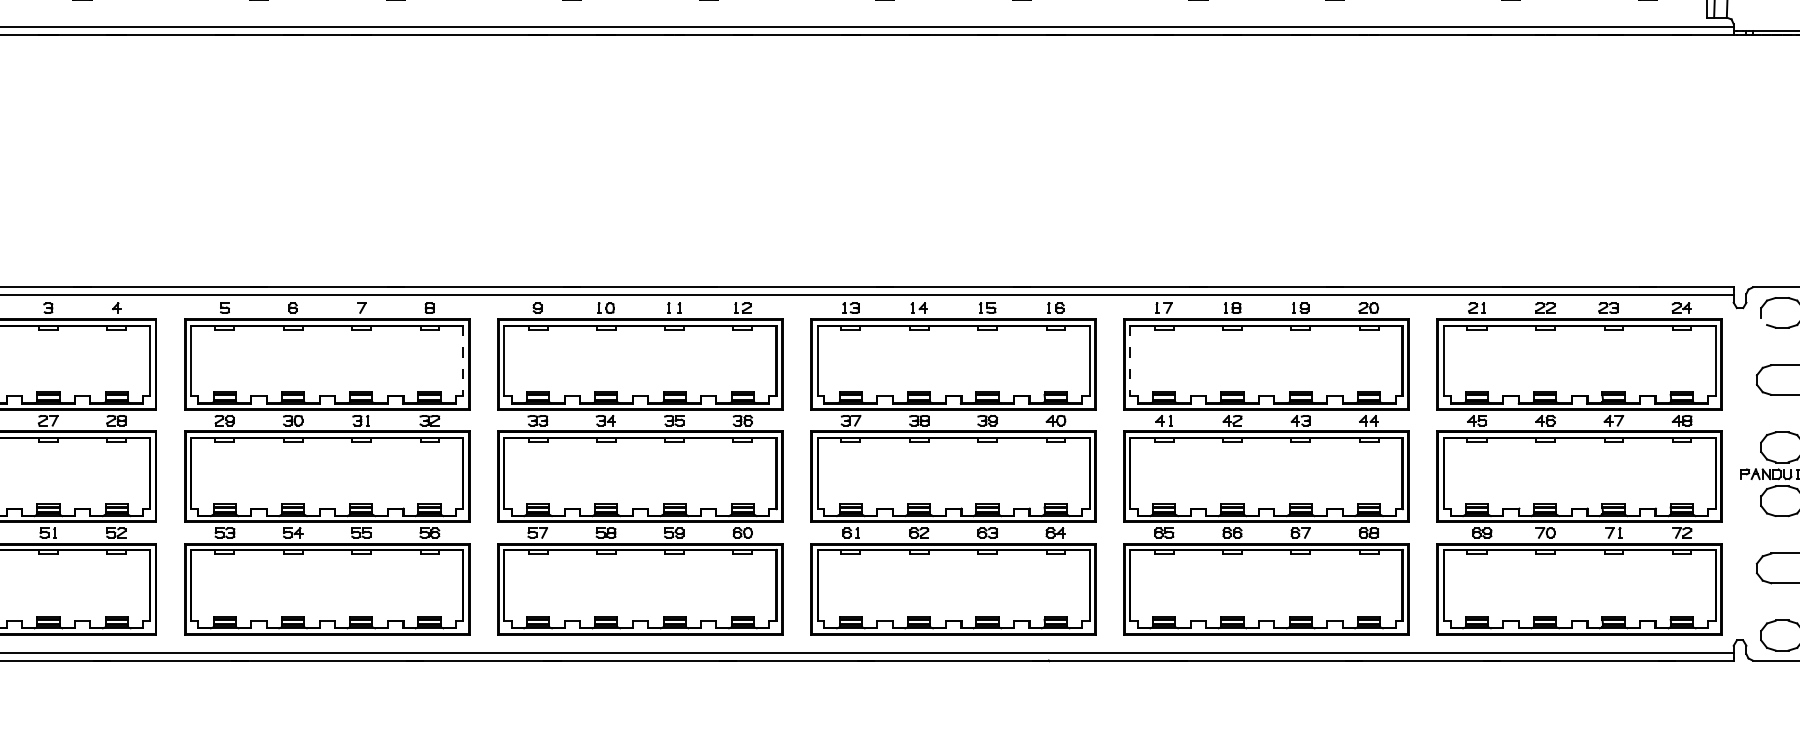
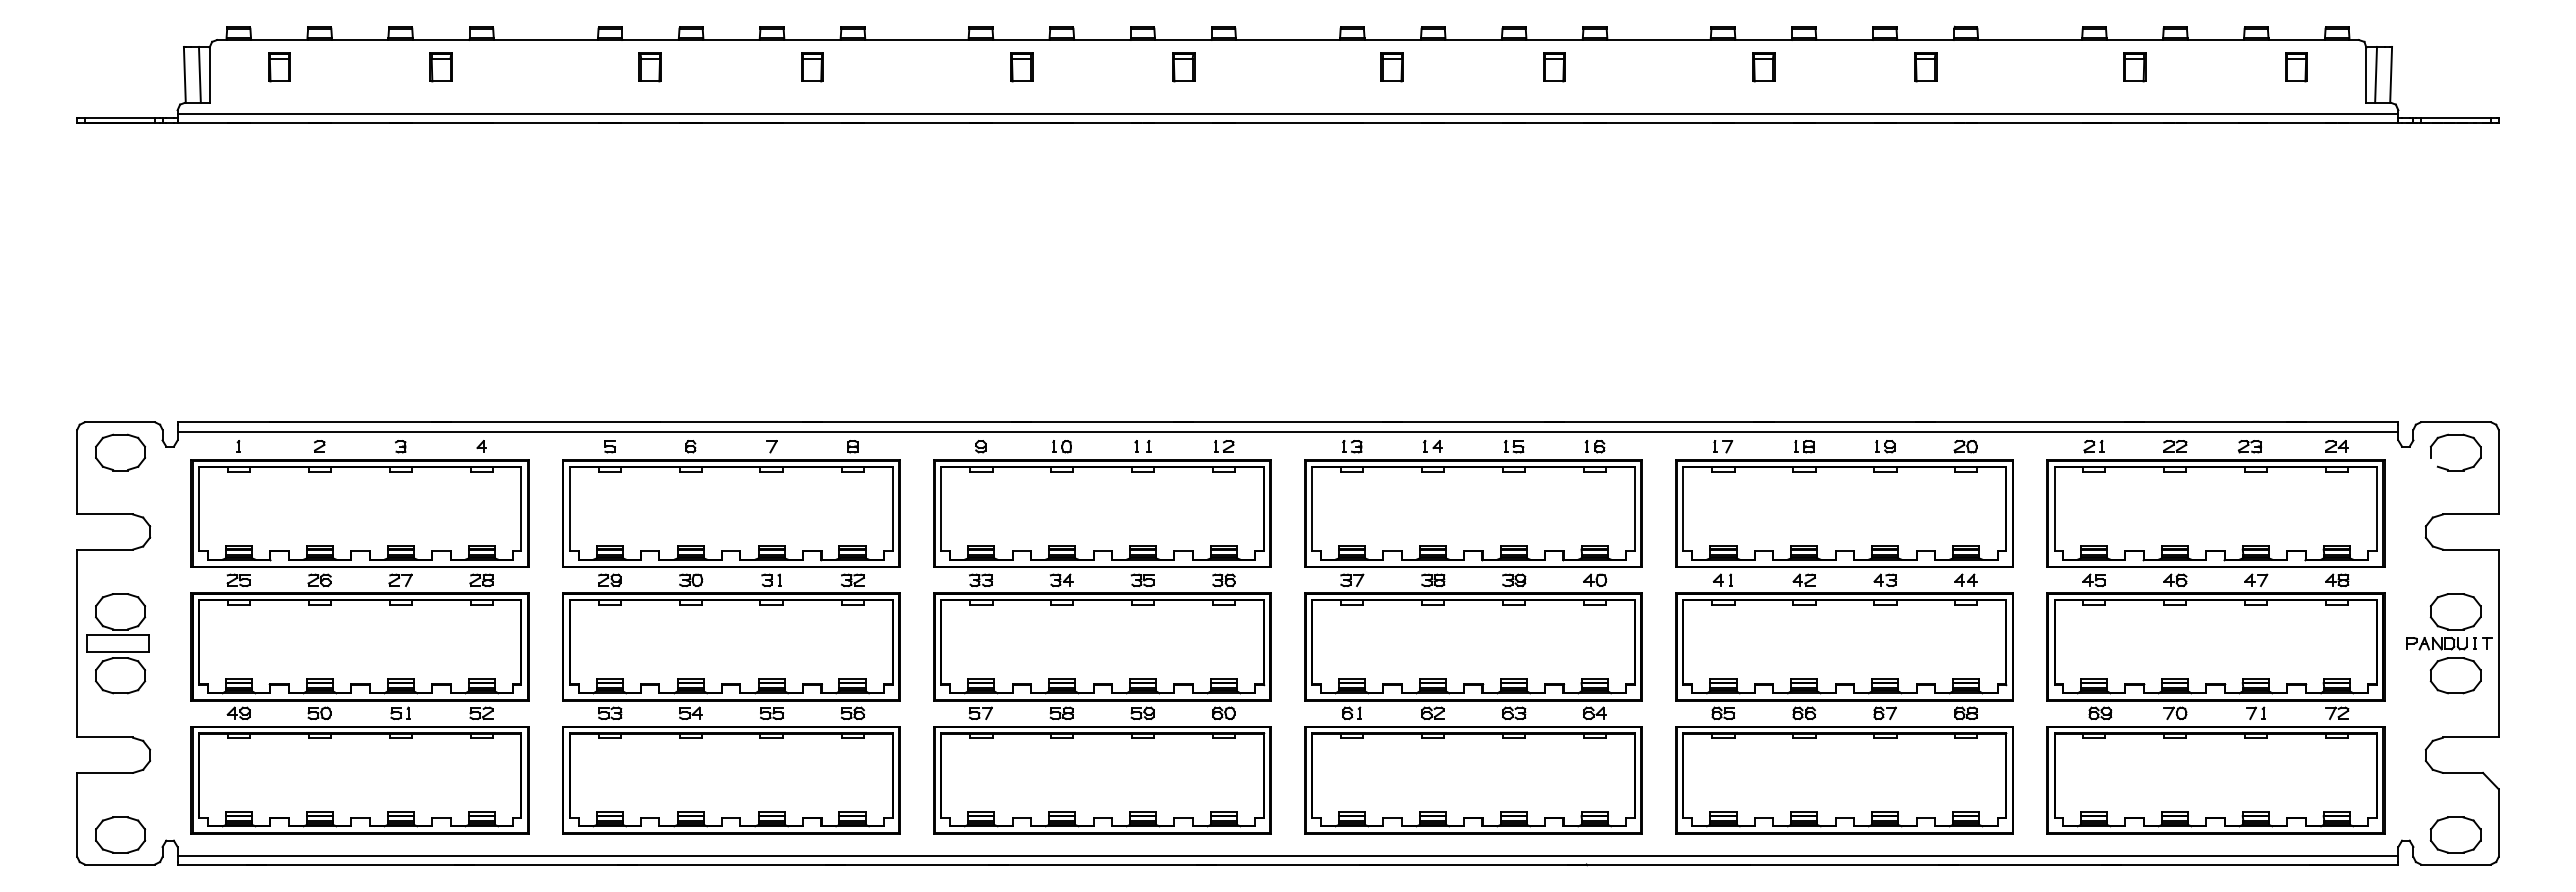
line: (463, 361) -> (892, 509), dashed -> solid
line: (1130, 361) -> (1683, 509), dashed -> solid

